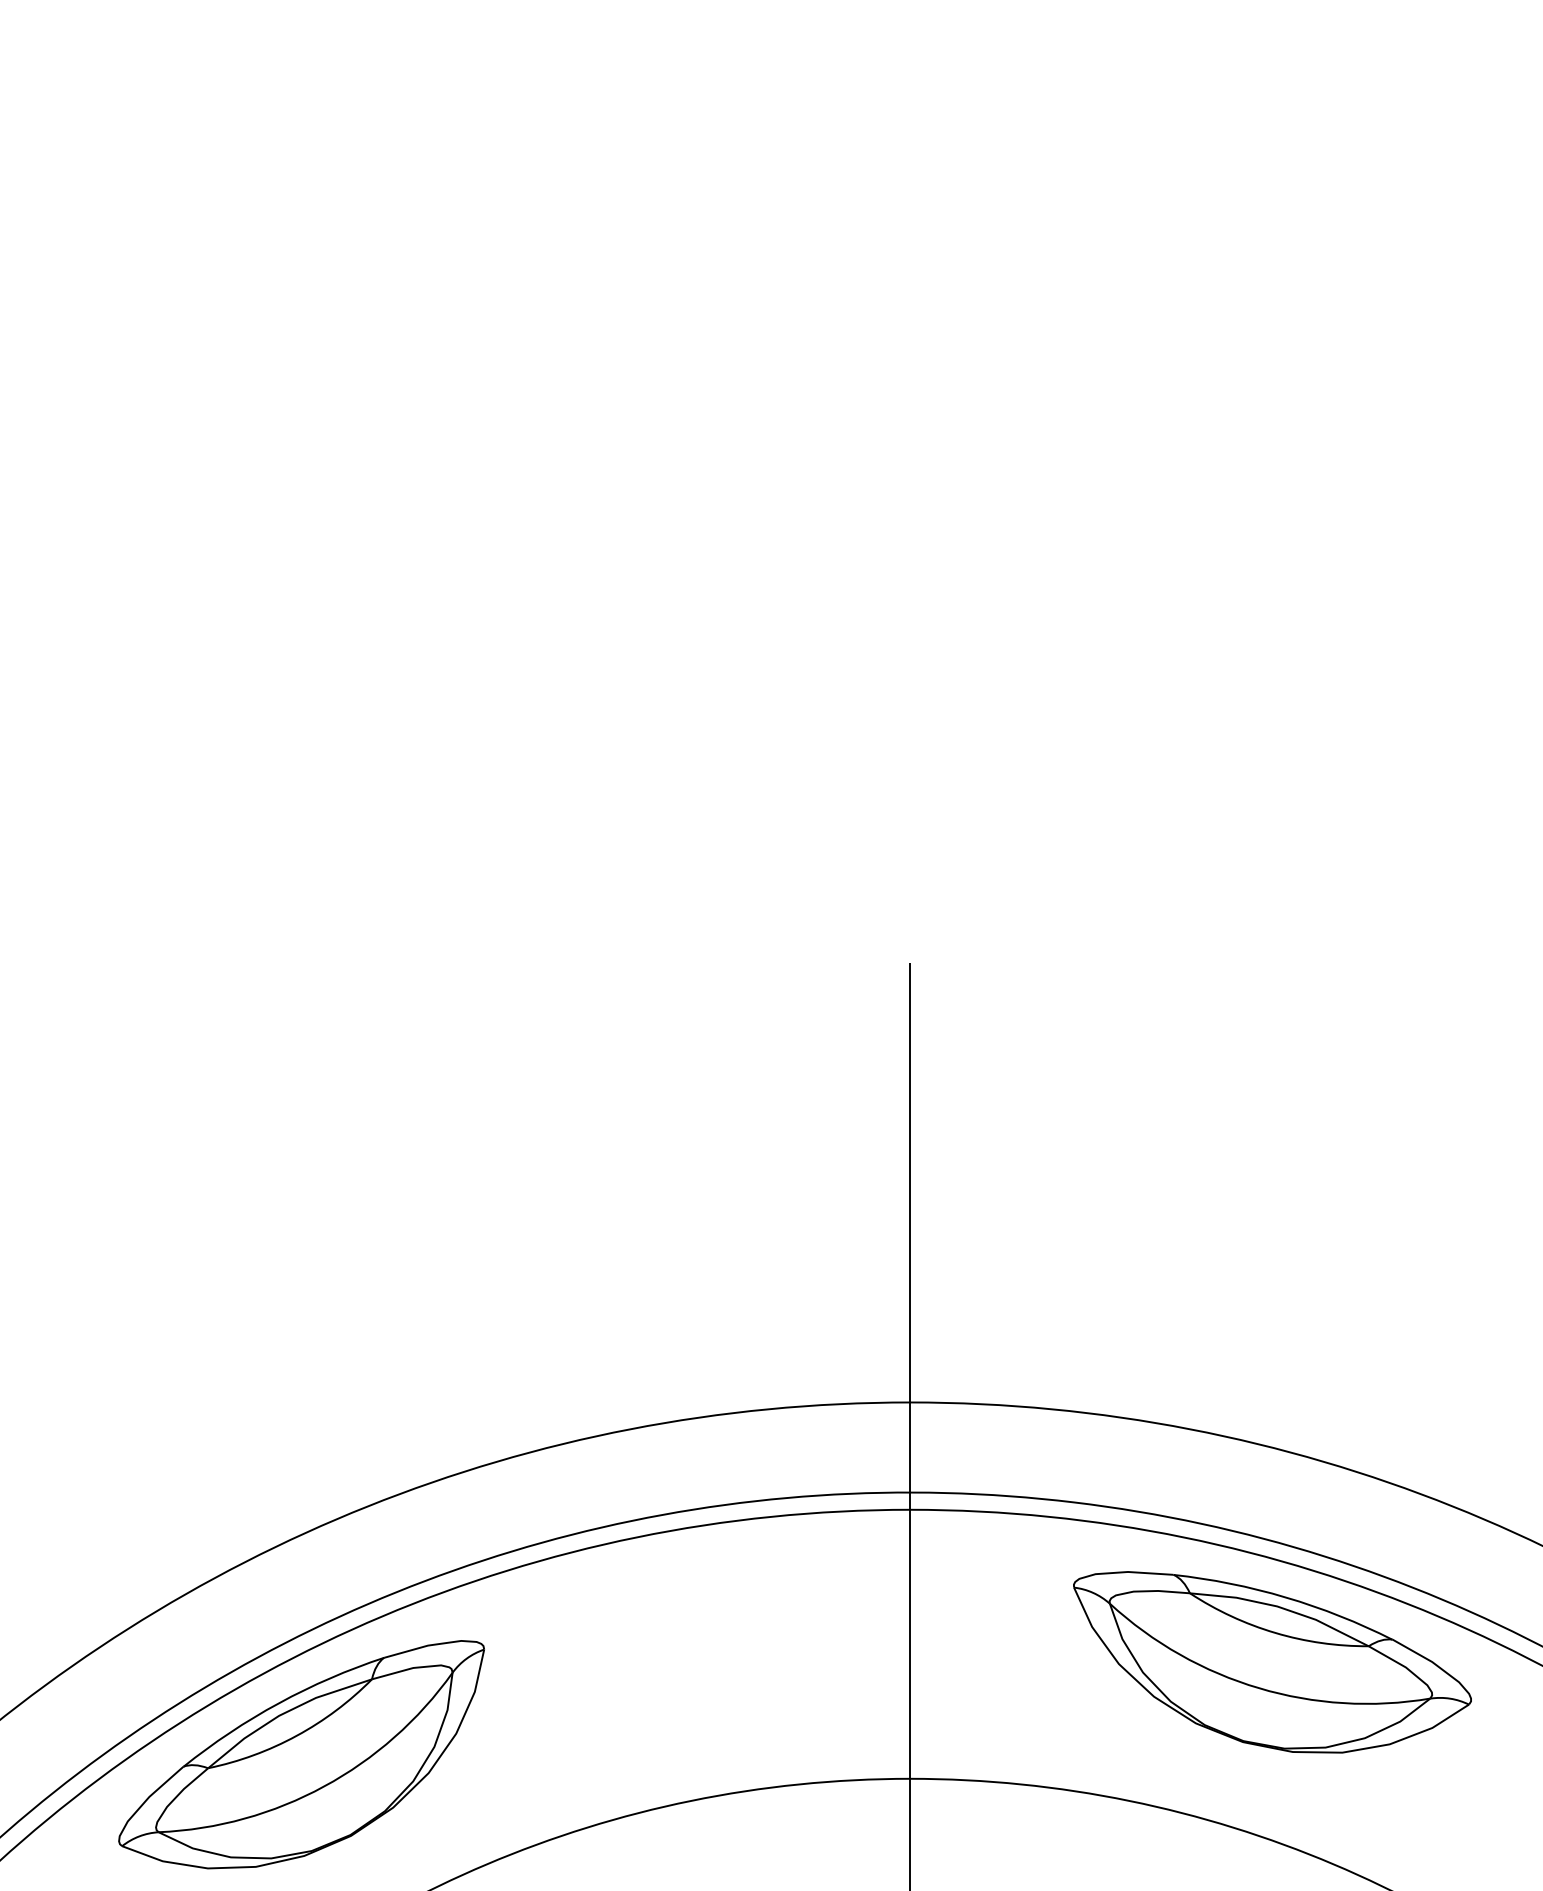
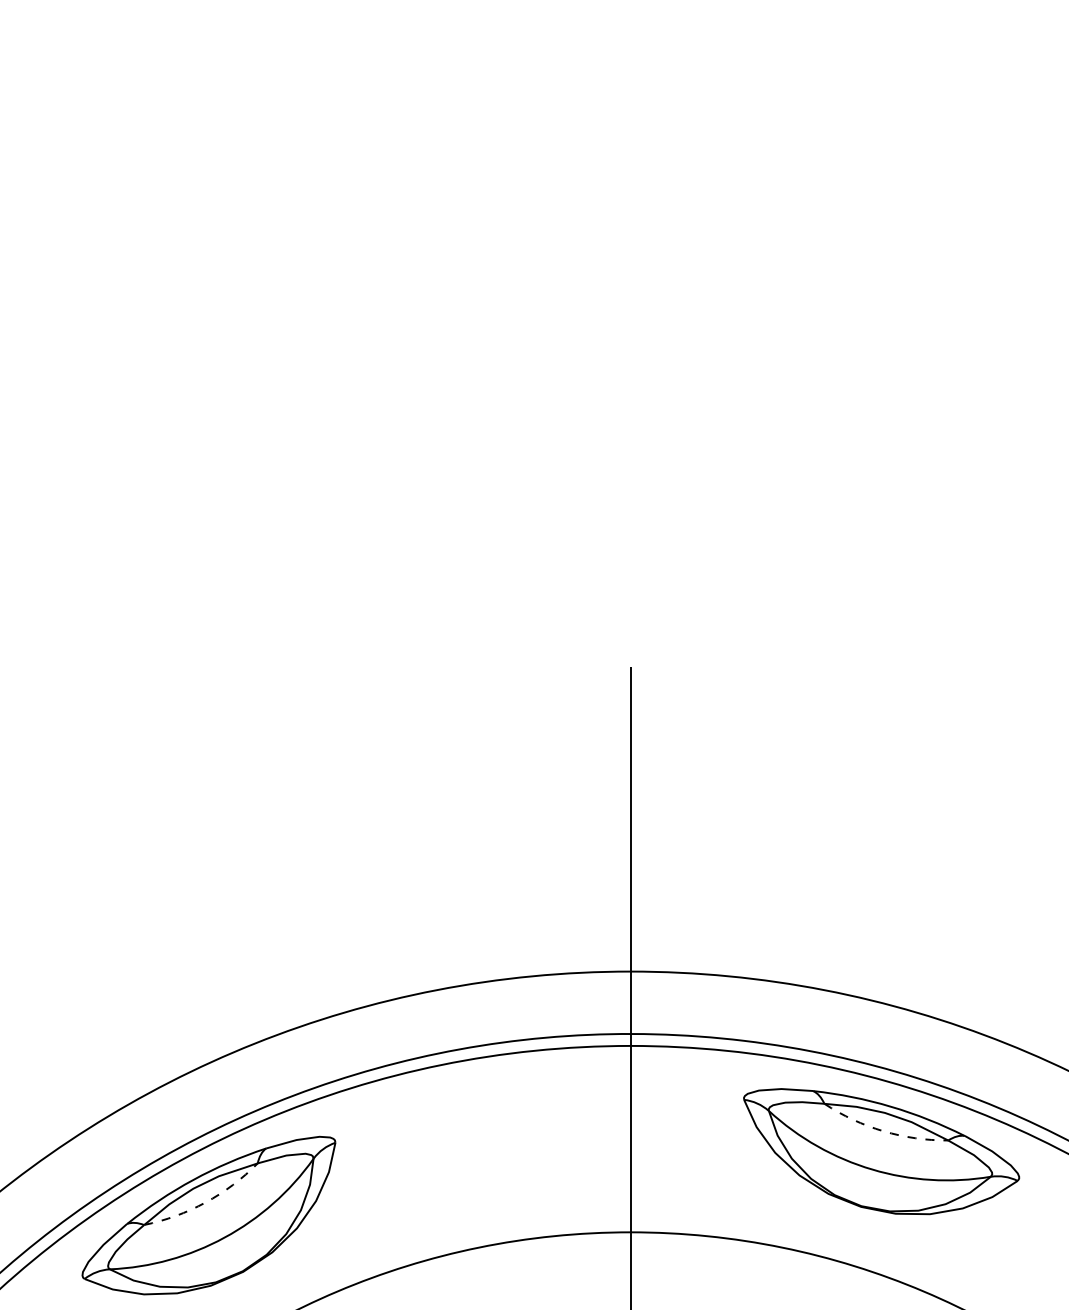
arc: (1275, 1633) -> (883, 1131), solid -> dashed
arc: (296, 1735) -> (205, 1202), solid -> dashed

